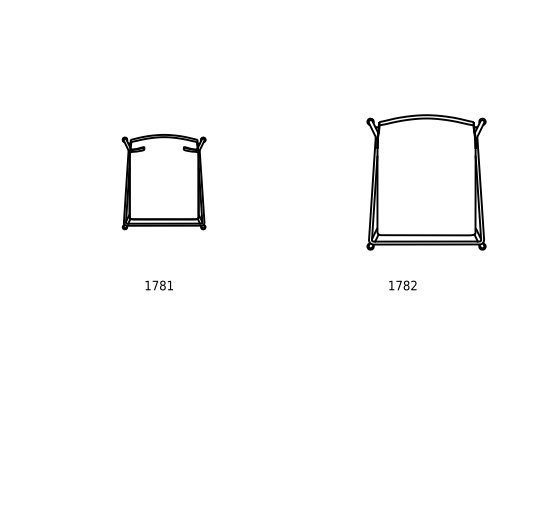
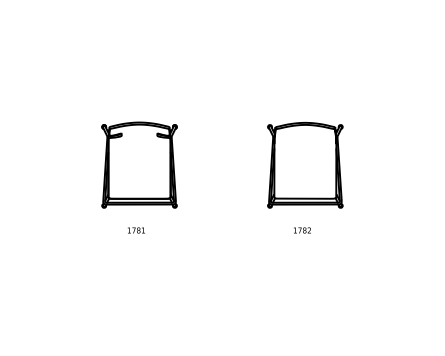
part: (164, 181) -> (139, 164), size x1.43
text: (403, 285) -> (302, 230), moved

